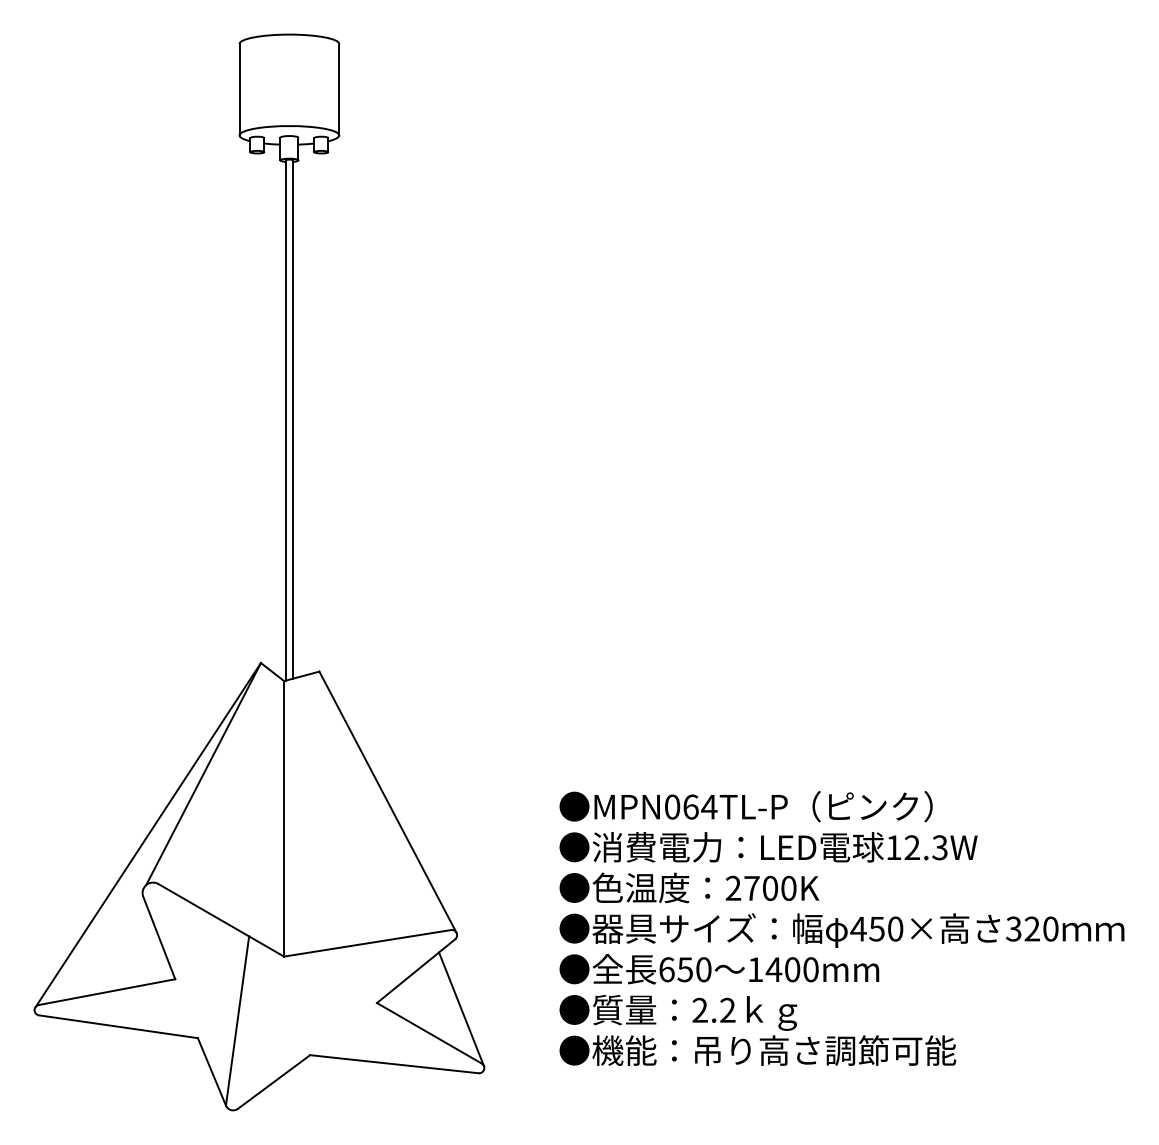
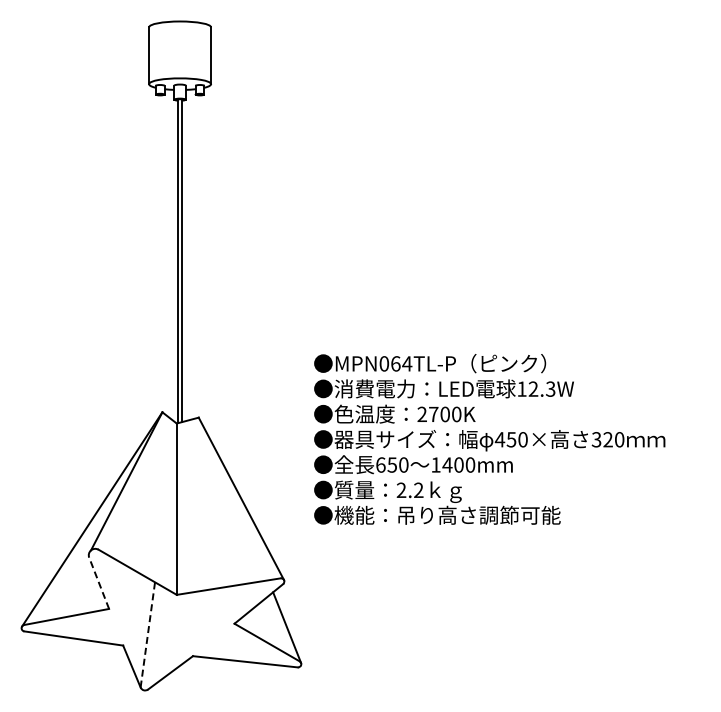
text: (841, 928) -> (489, 439), moved
line: (159, 936) -> (99, 582), solid -> dashed
line: (236, 1020) -> (147, 634), solid -> dashed

